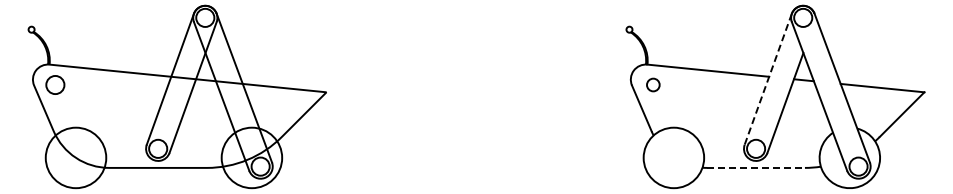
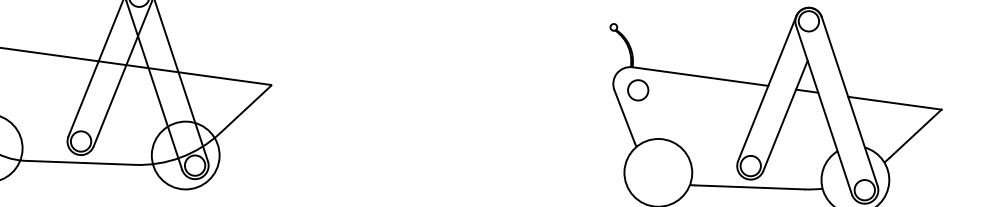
line: (768, 79) -> (767, 88), dashed -> solid
circle: (653, 84) -> (638, 89), size x1.43
line: (756, 167) -> (750, 186), dashed -> solid

